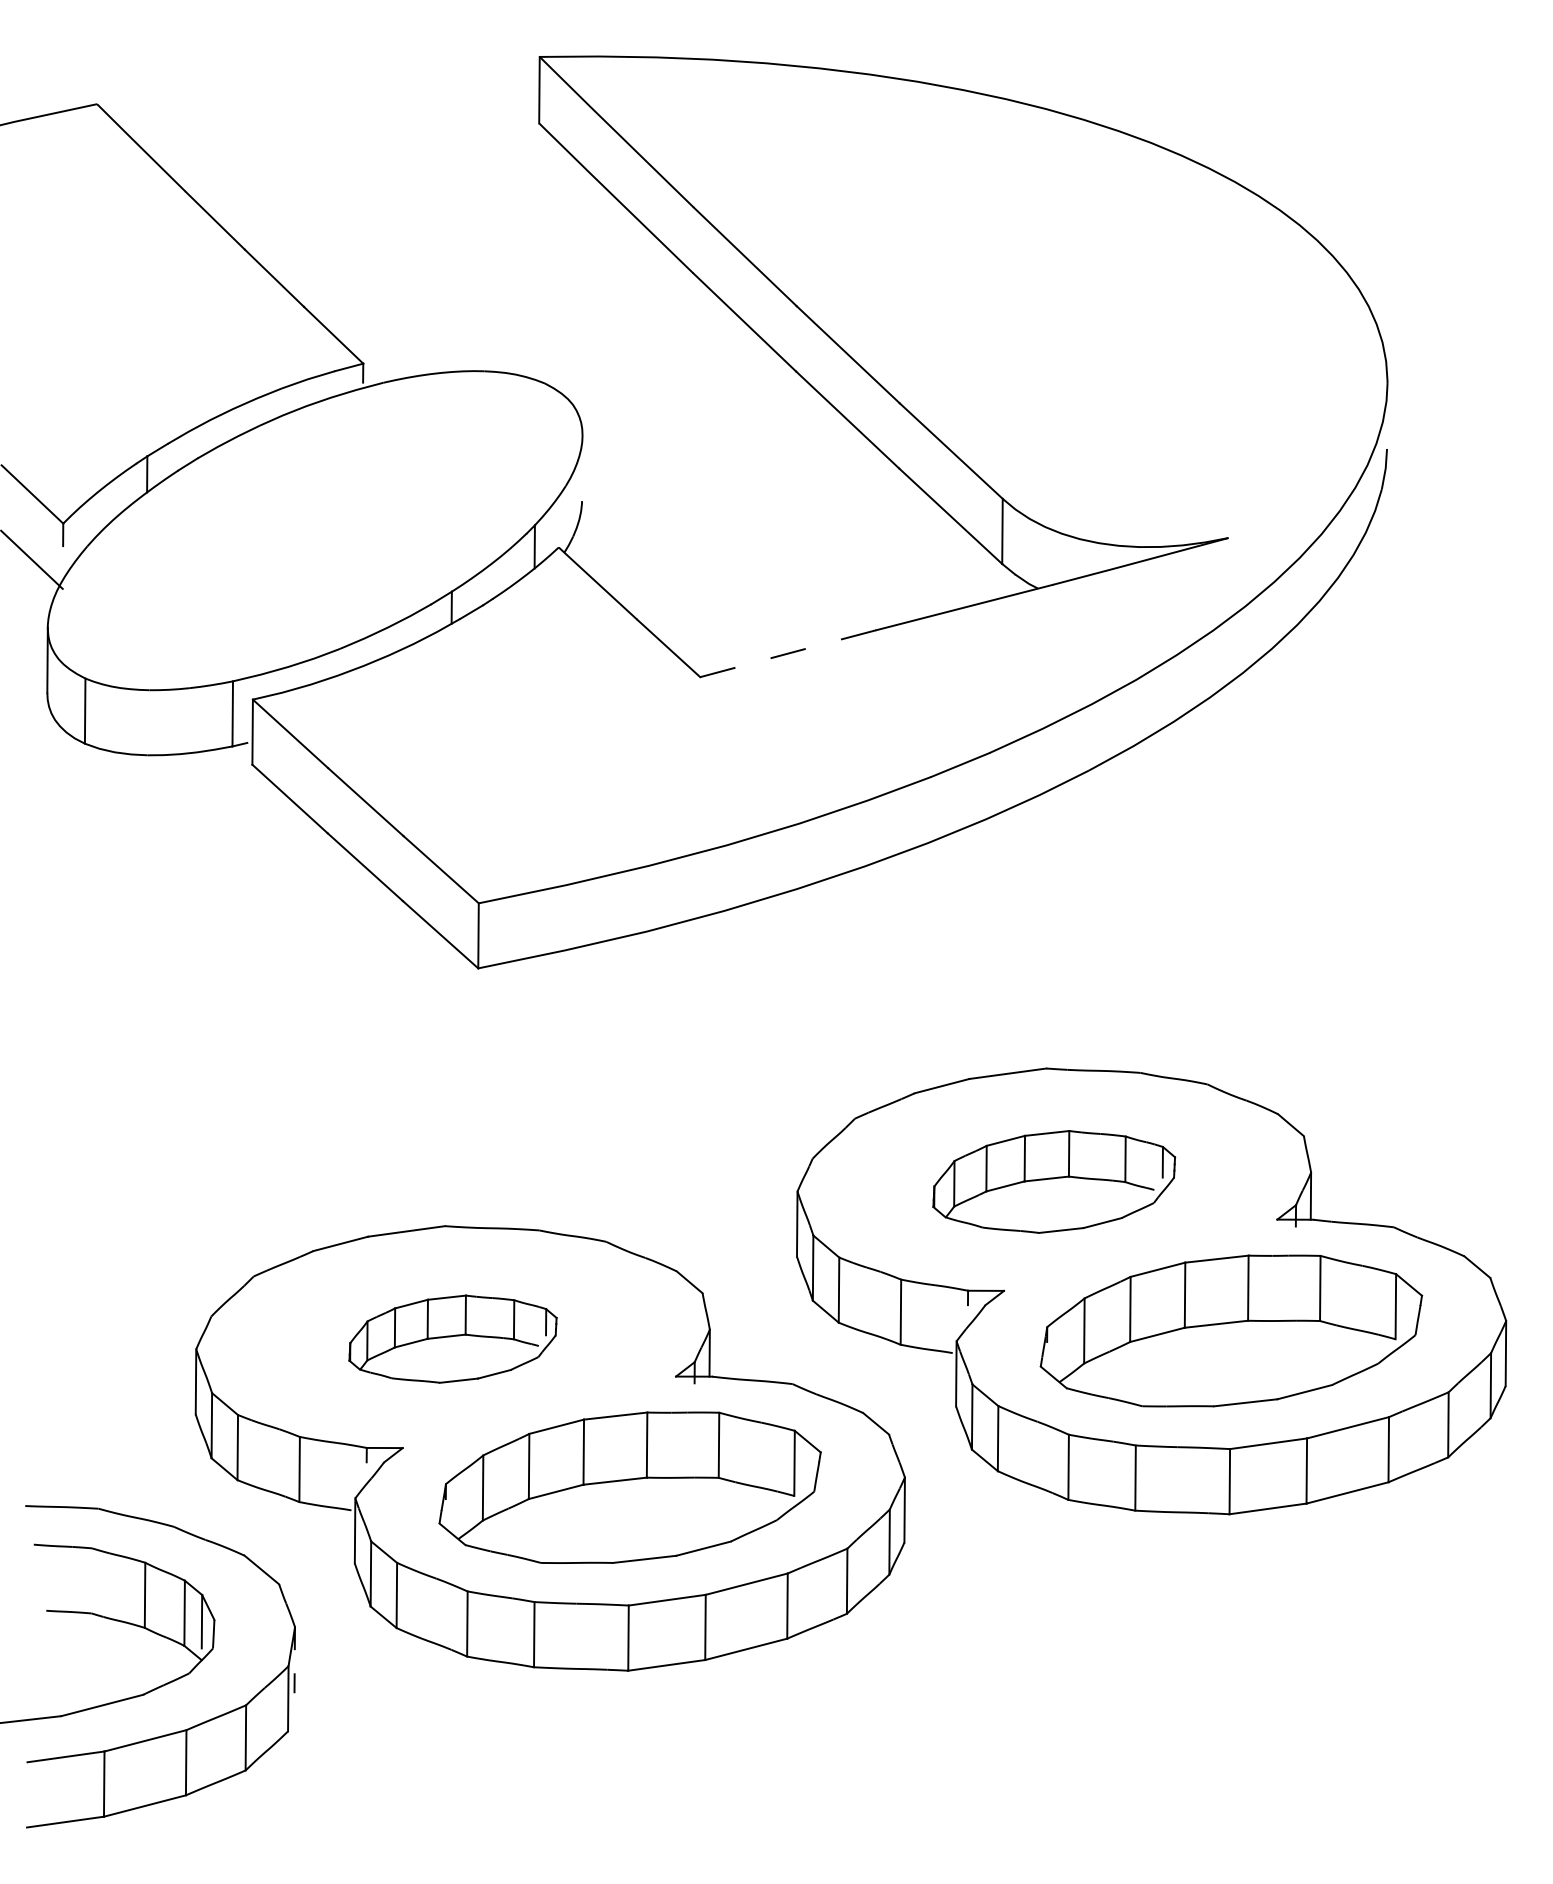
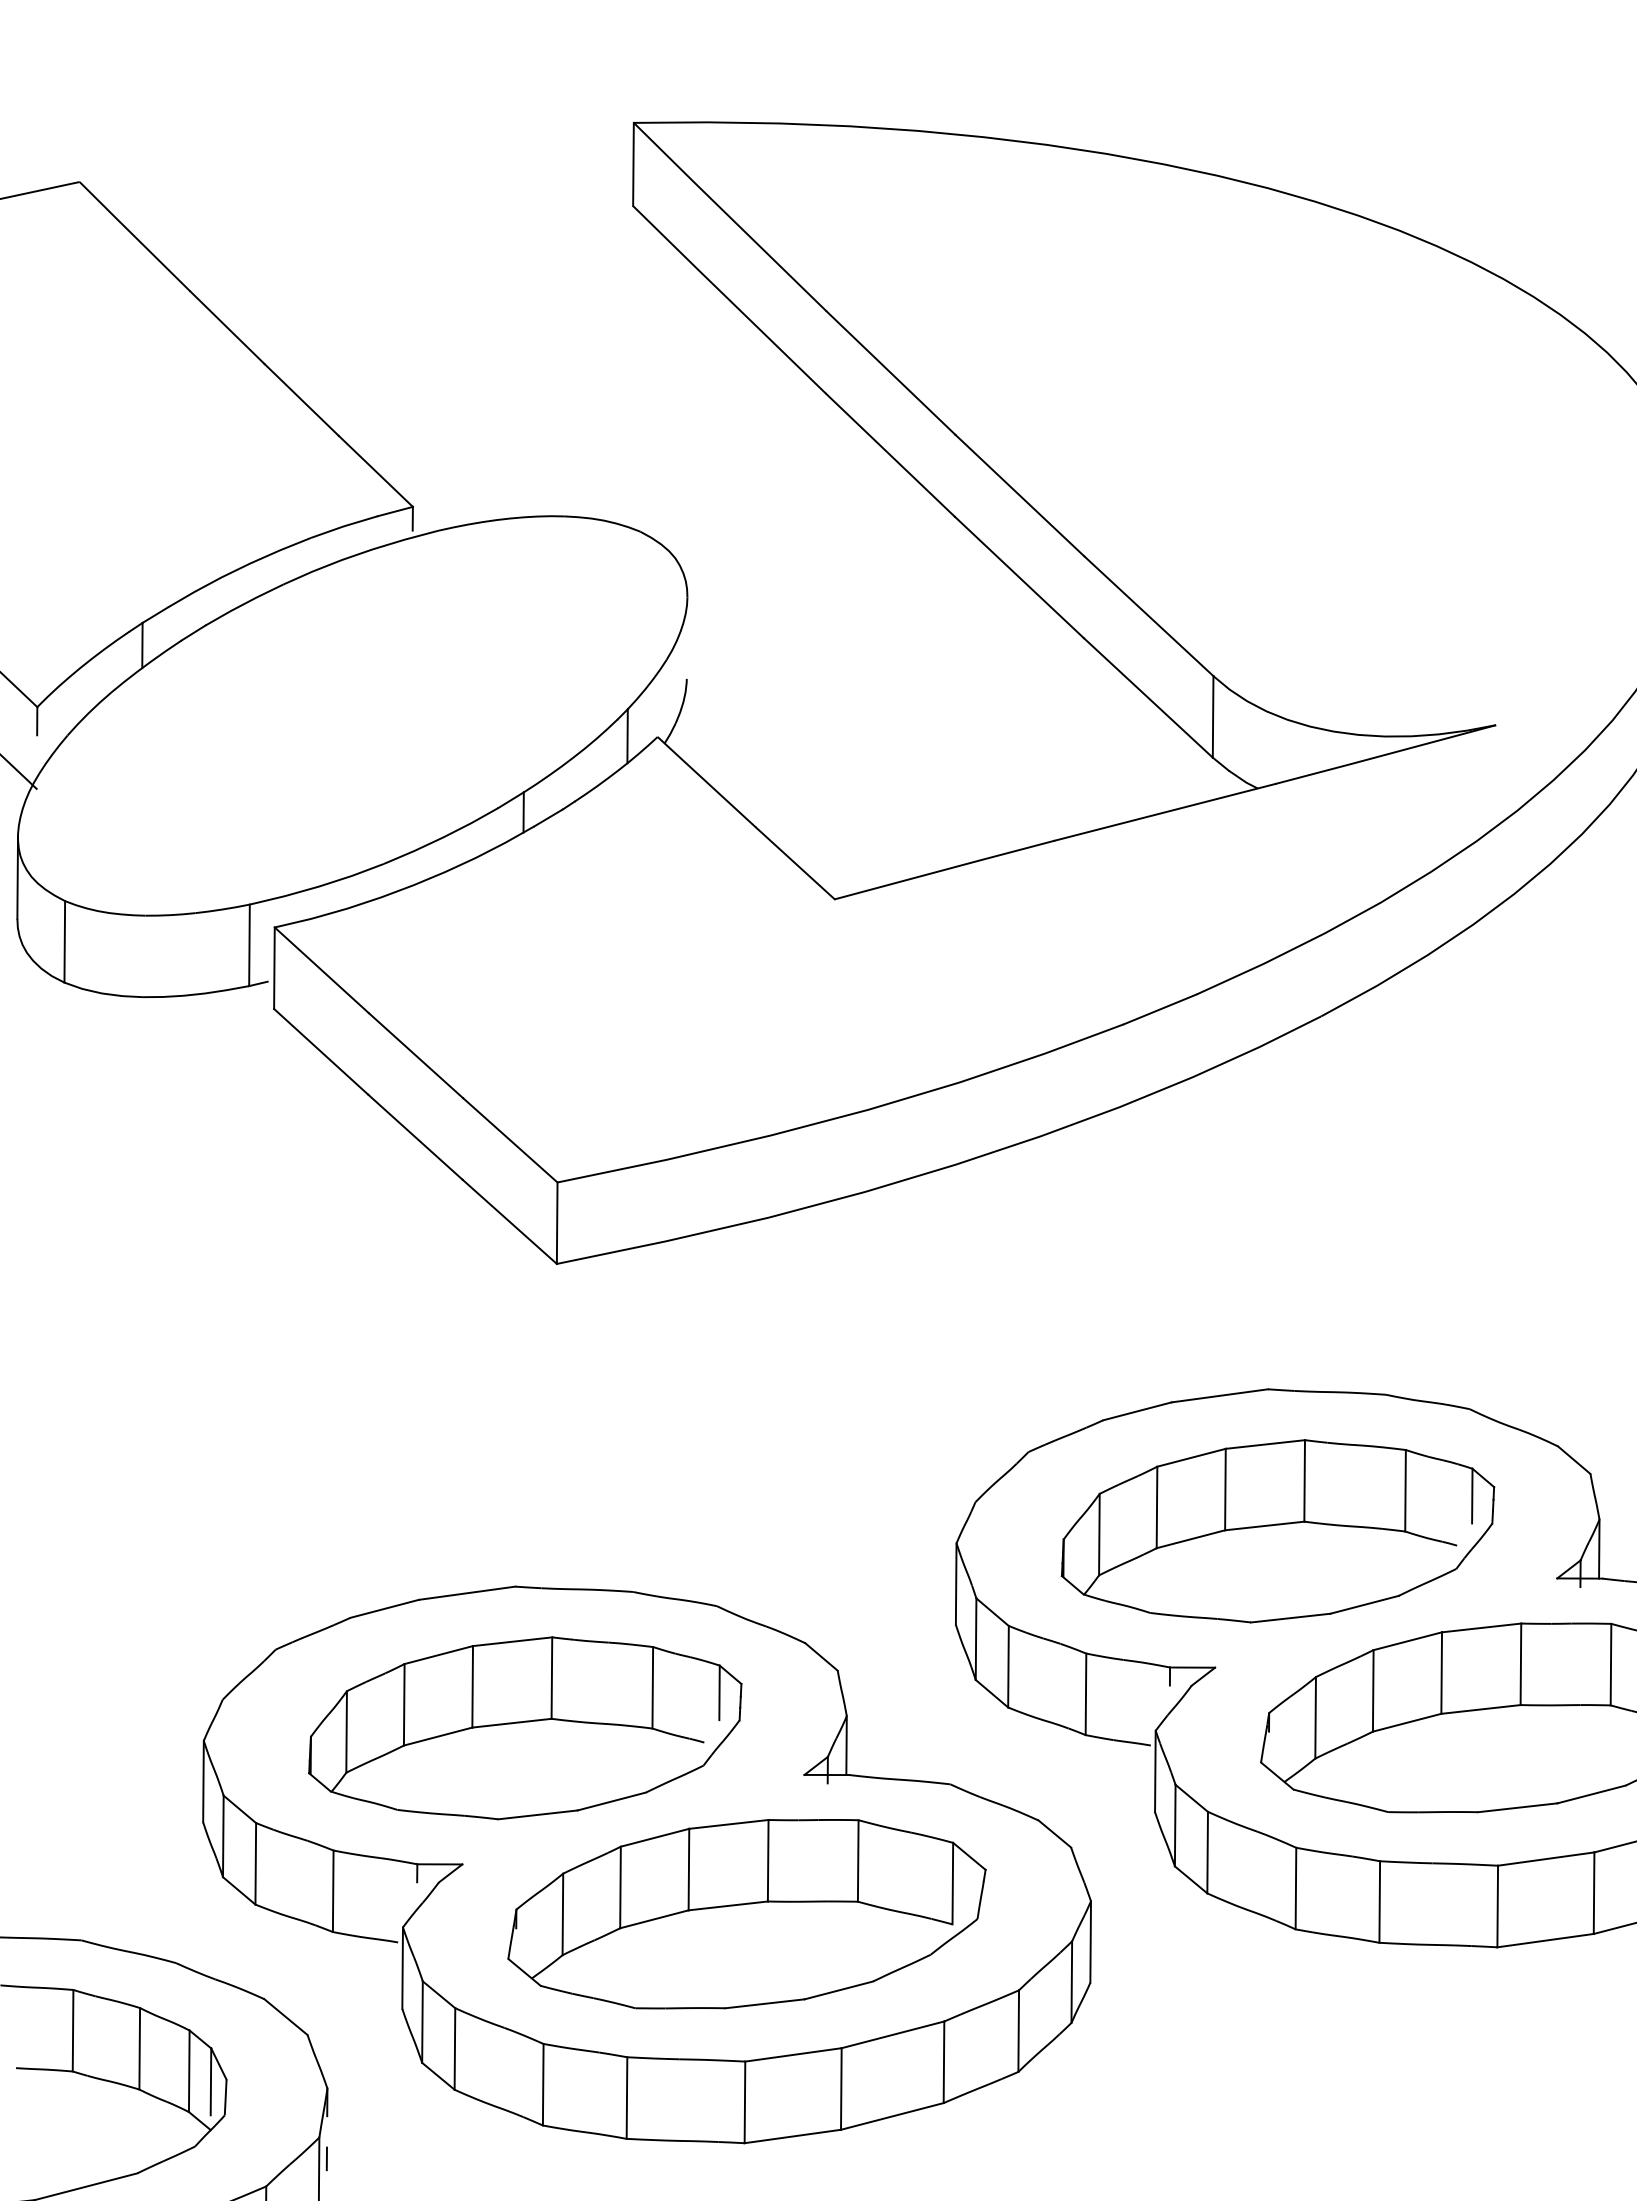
line: (788, 653) -> (945, 869), dashed -> solid
part: (1053, 1181) -> (1276, 1530), size x1.43
part: (452, 1338) -> (524, 1727), size x1.67
line: (91, 1580) -> (72, 2030), added

